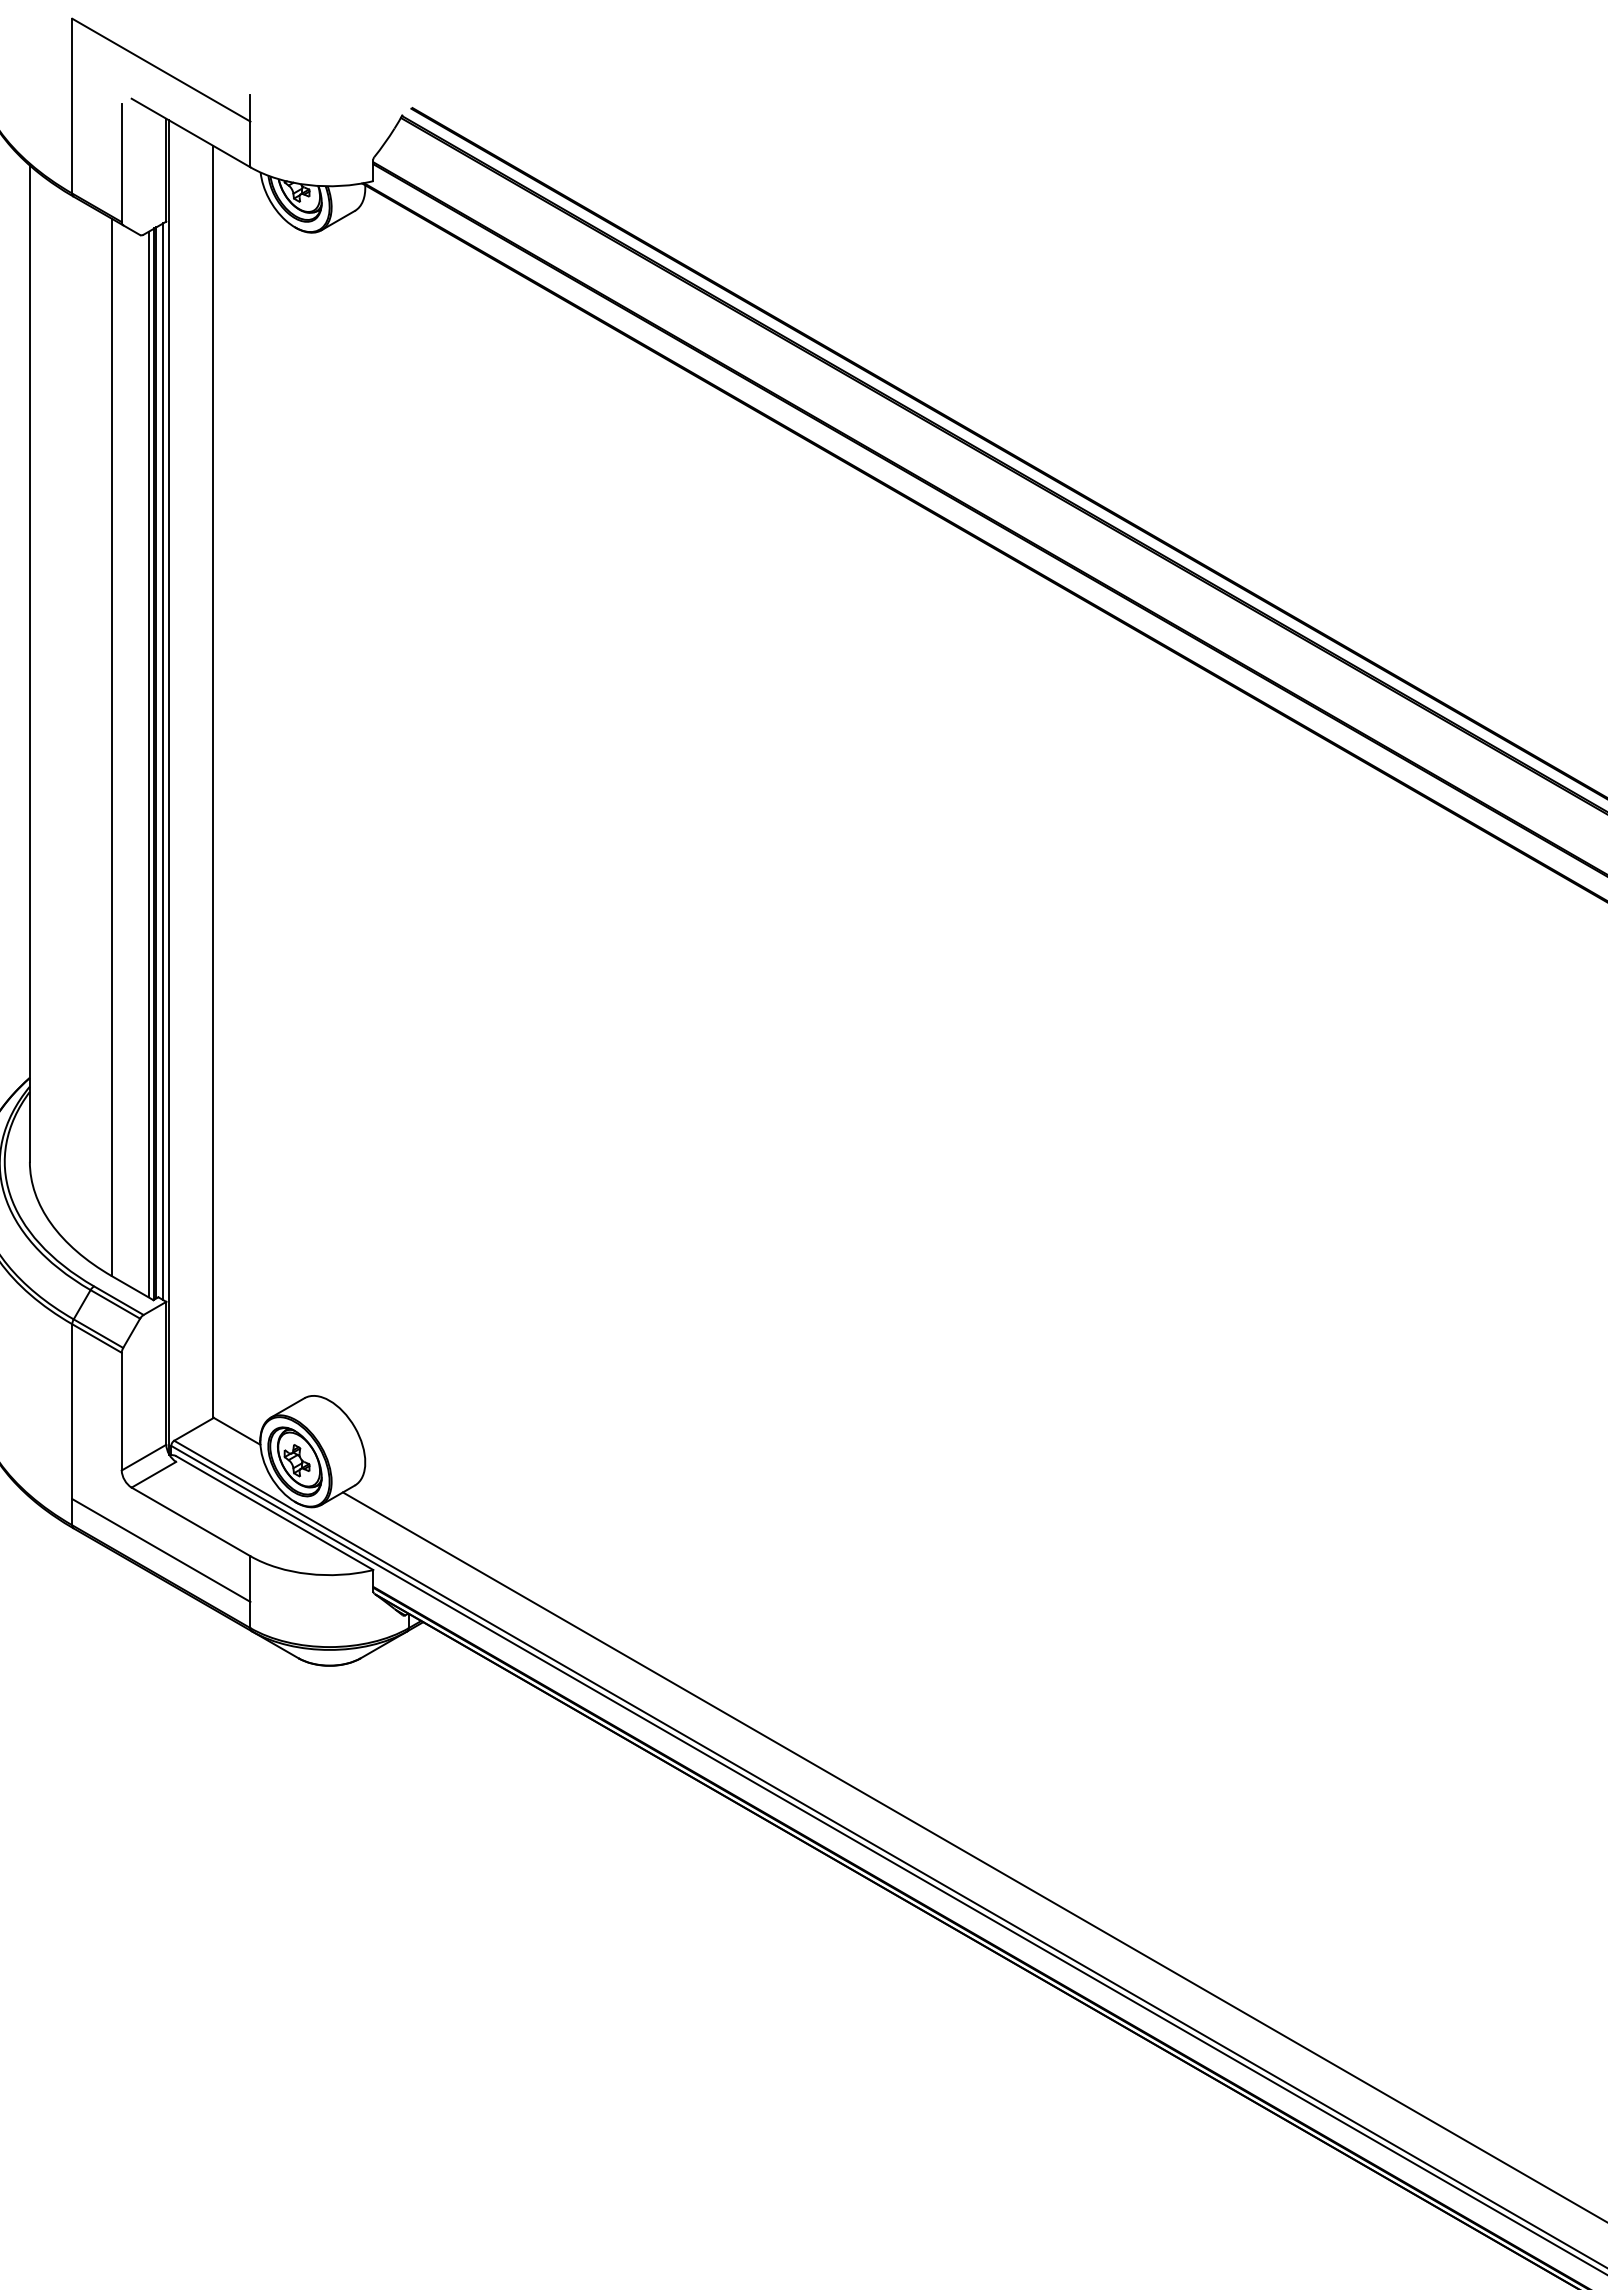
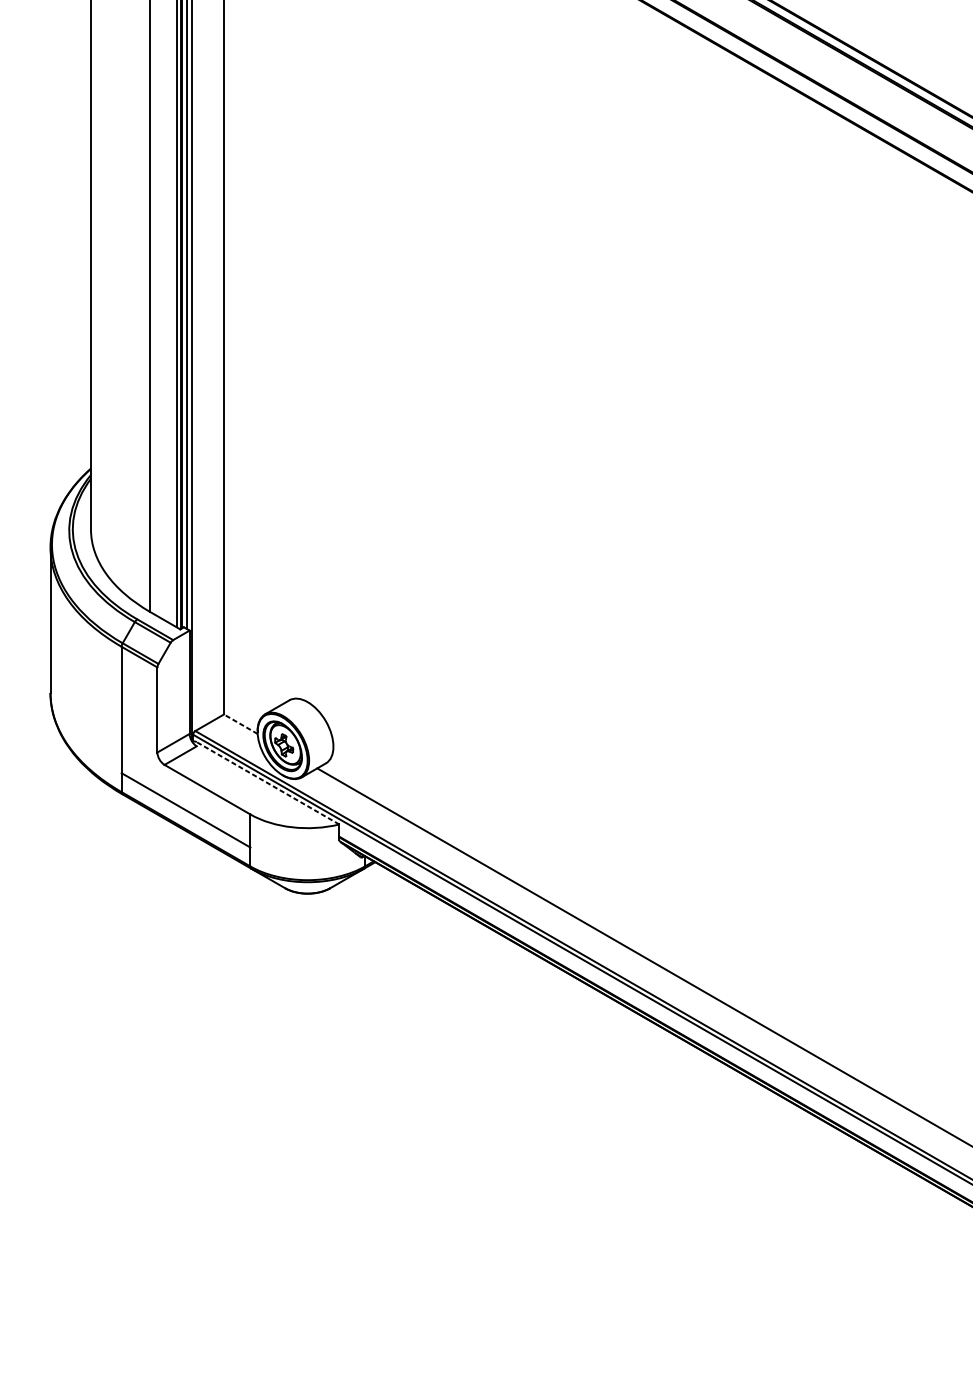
line: (236, 1430) -> (240, 723), solid -> dashed
line: (274, 1513) -> (267, 783), solid -> dashed

